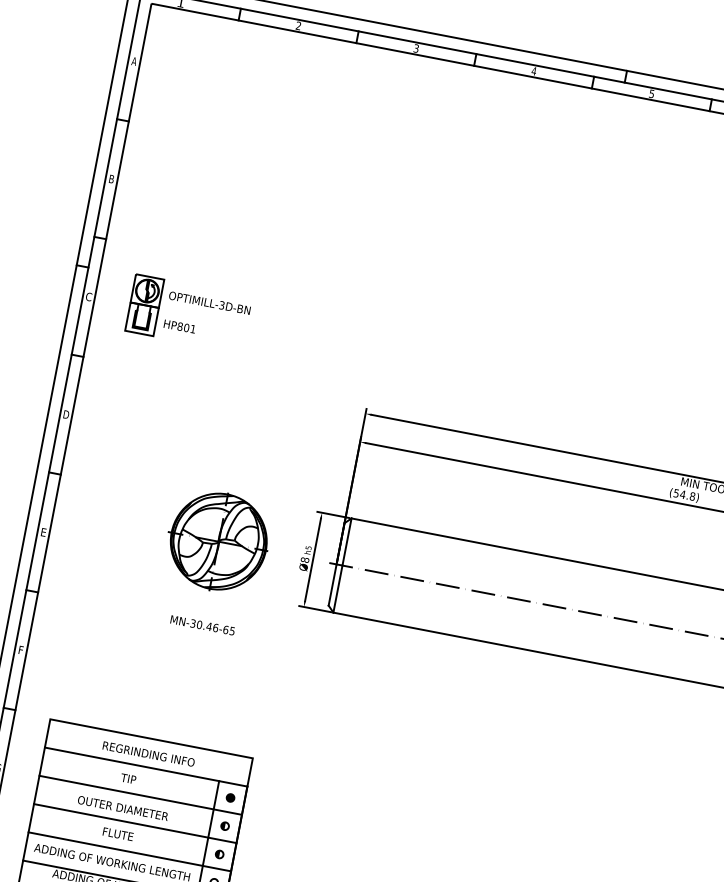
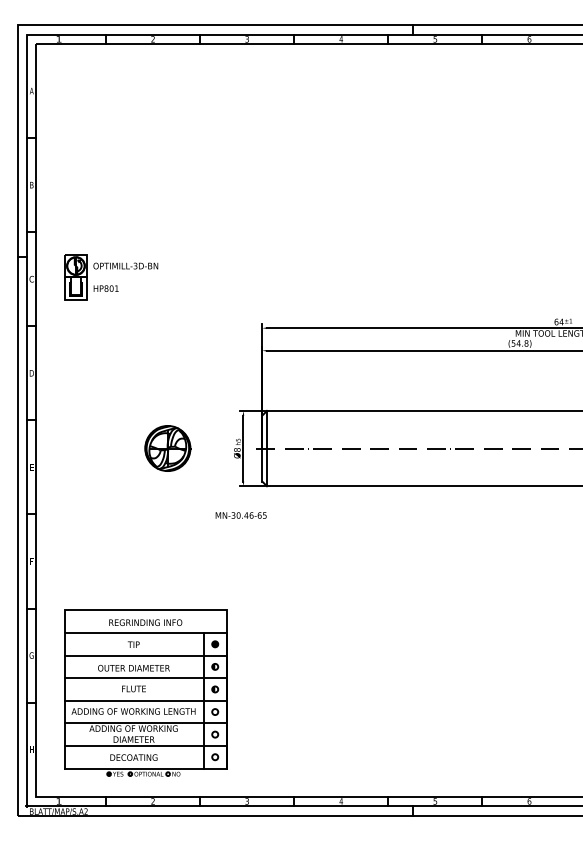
part: (218, 541) -> (167, 448), size x0.6
text: (201, 625) -> (240, 515), moved

